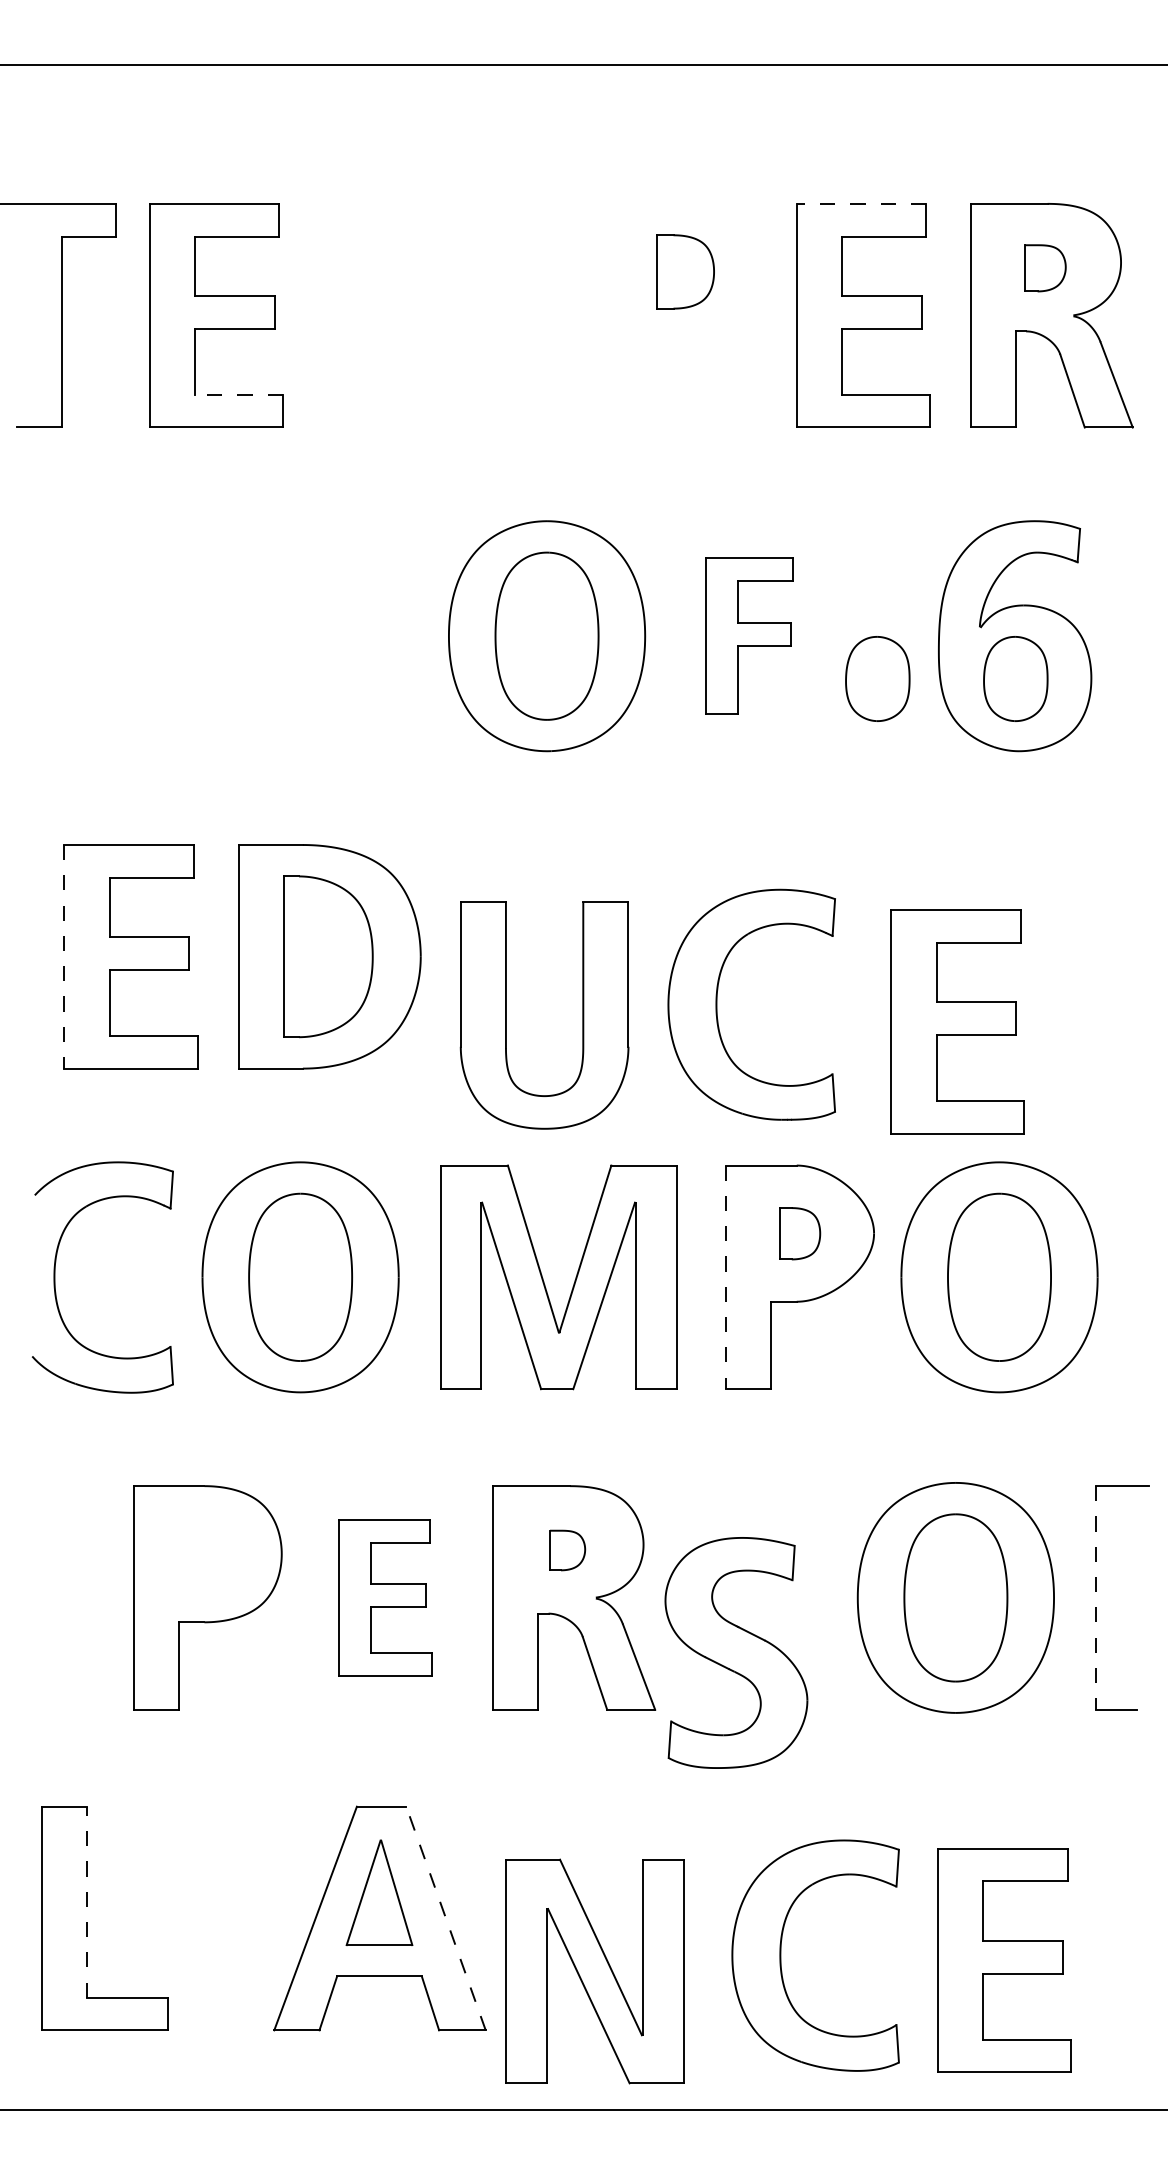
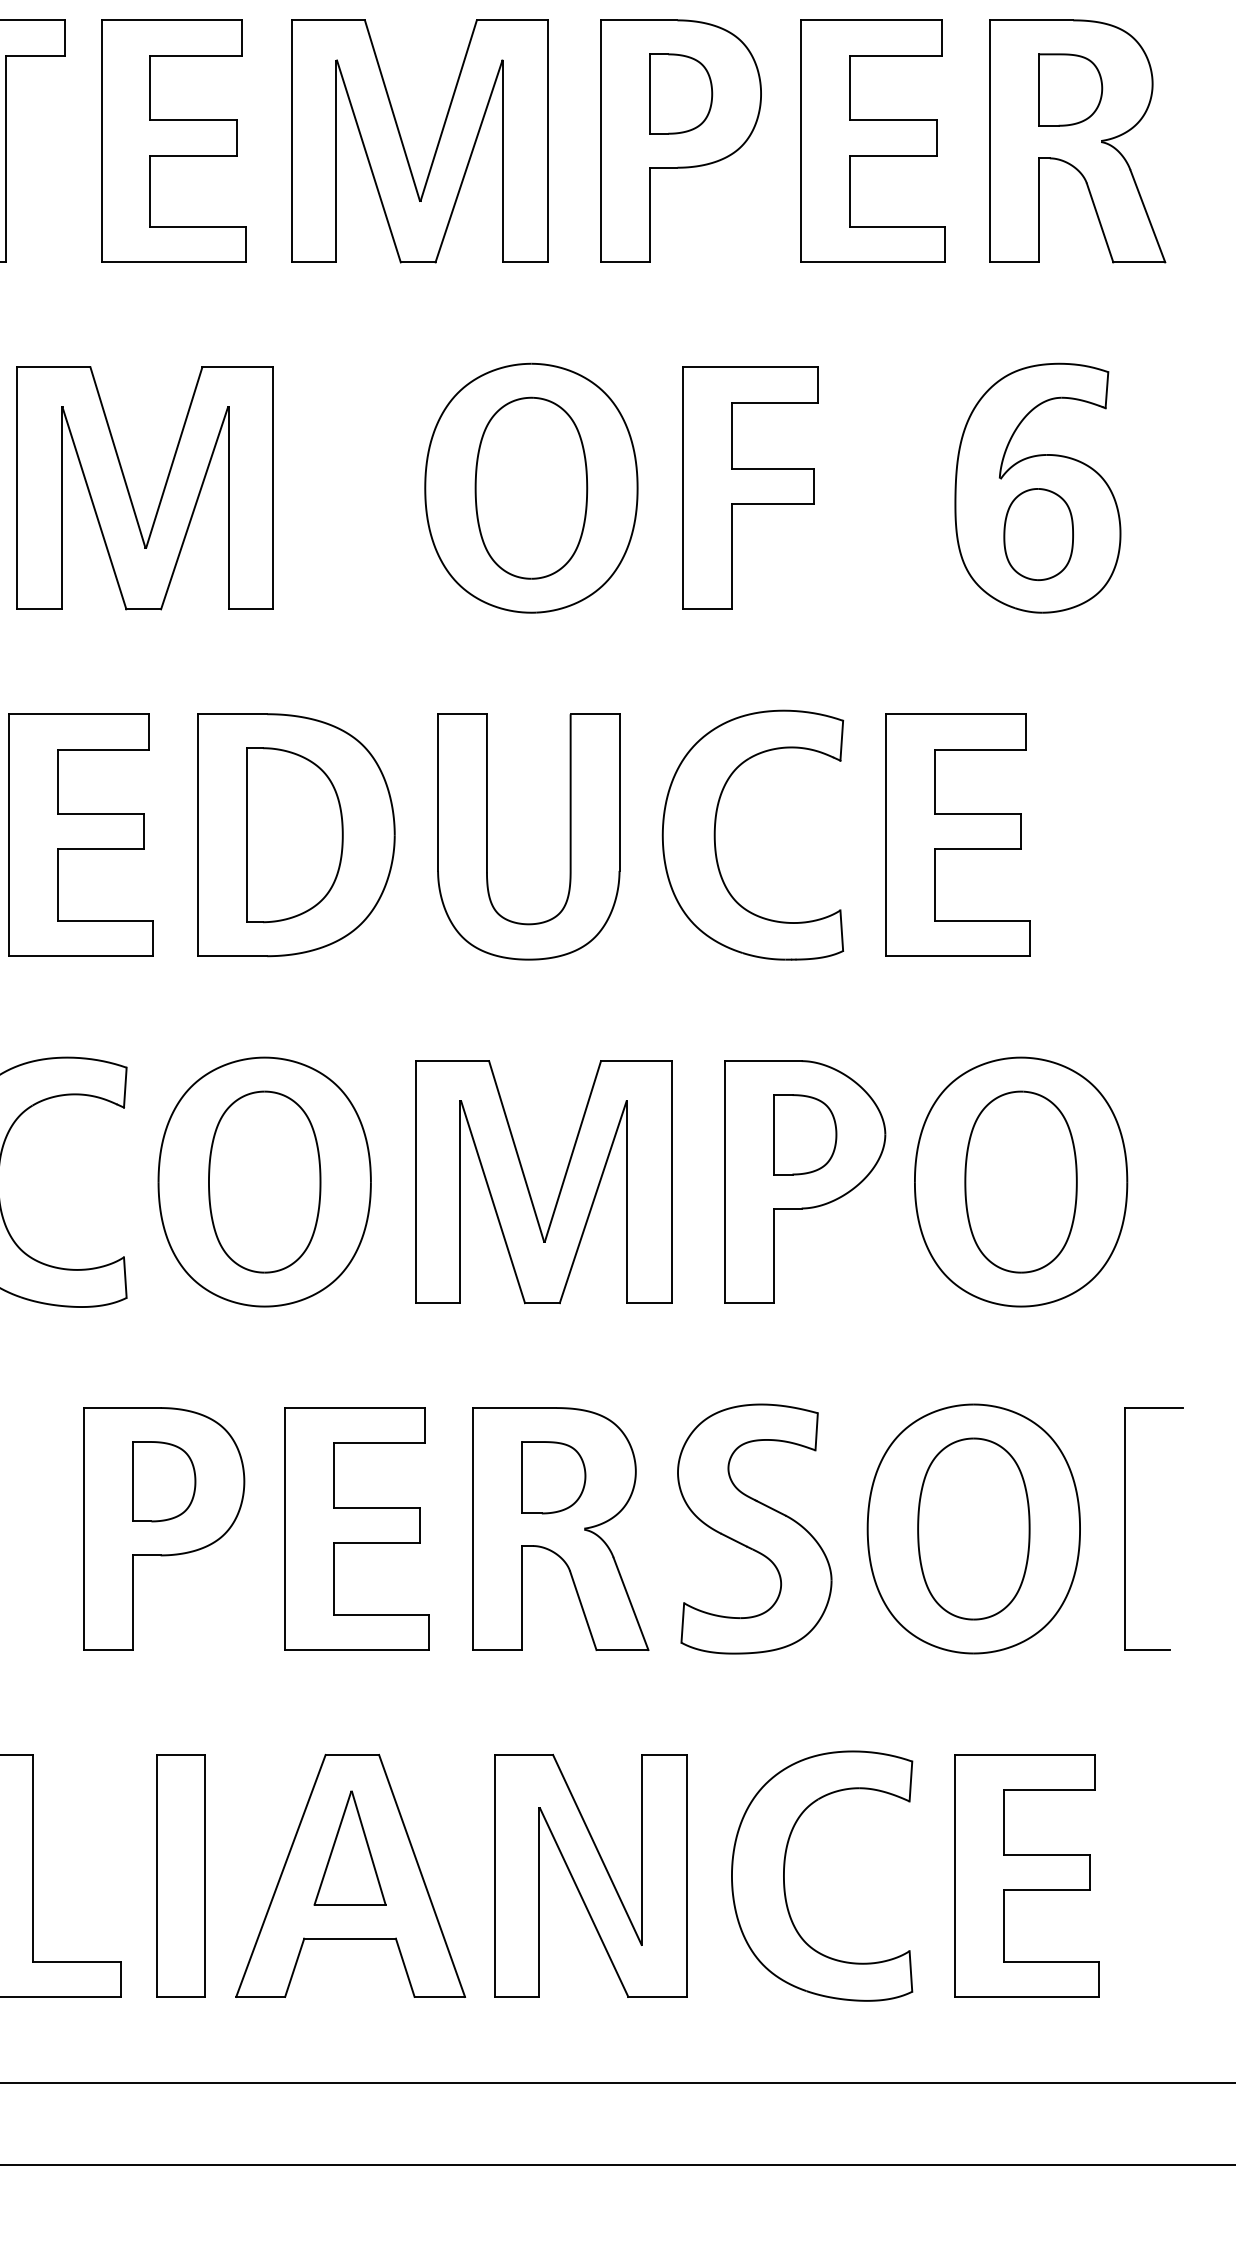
line: (861, 203) -> (871, 19), dashed -> solid
part: (1045, 268) -> (1070, 90), size x1.43
part: (685, 315) -> (681, 141), added
part: (429, 318) -> (404, 144), added
line: (238, 394) -> (197, 226), dashed -> solid
part: (749, 635) -> (750, 487), size x1.43
part: (176, 641) -> (130, 493), added
part: (877, 678) -> (889, 534), removed
line: (64, 956) -> (9, 834), dashed -> solid
part: (717, 1004) -> (715, 834), moved
part: (506, 1015) -> (487, 837), moved
part: (957, 1021) -> (957, 834), moved
part: (799, 1233) -> (804, 1134), size x1.43
line: (726, 1277) -> (725, 1182), dashed -> solid
part: (567, 1550) -> (553, 1477), size x1.67
part: (207, 1553) -> (163, 1480), added
part: (385, 1597) -> (356, 1528), size x1.43
line: (1095, 1597) -> (1124, 1528), dashed -> solid
part: (736, 1652) -> (754, 1528), moved
line: (86, 1901) -> (33, 1857), dashed -> solid
part: (223, 1918) -> (181, 1875), added
line: (446, 1918) -> (422, 1875), dashed -> solid
part: (781, 1955) -> (785, 1875), moved
part: (1004, 1960) -> (1026, 1875), moved
part: (594, 1971) -> (590, 1875), moved

